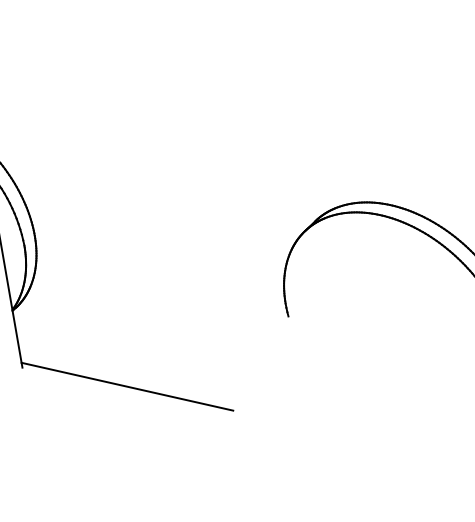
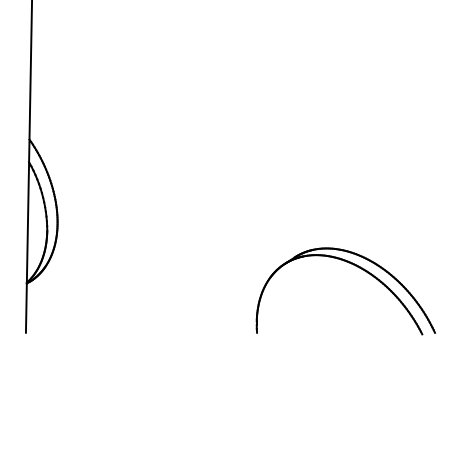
line: (127, 386) -> (110, 365), removed

